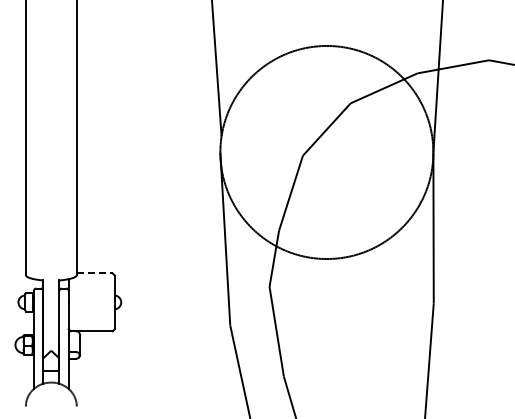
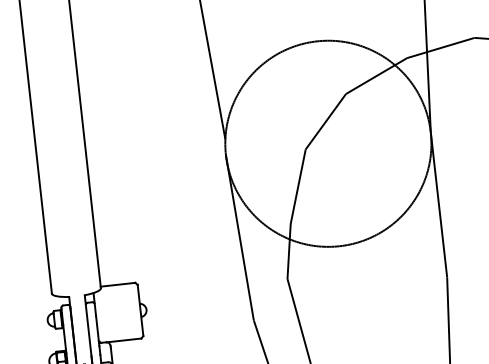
line: (94, 273) -> (117, 284), dashed -> solid

